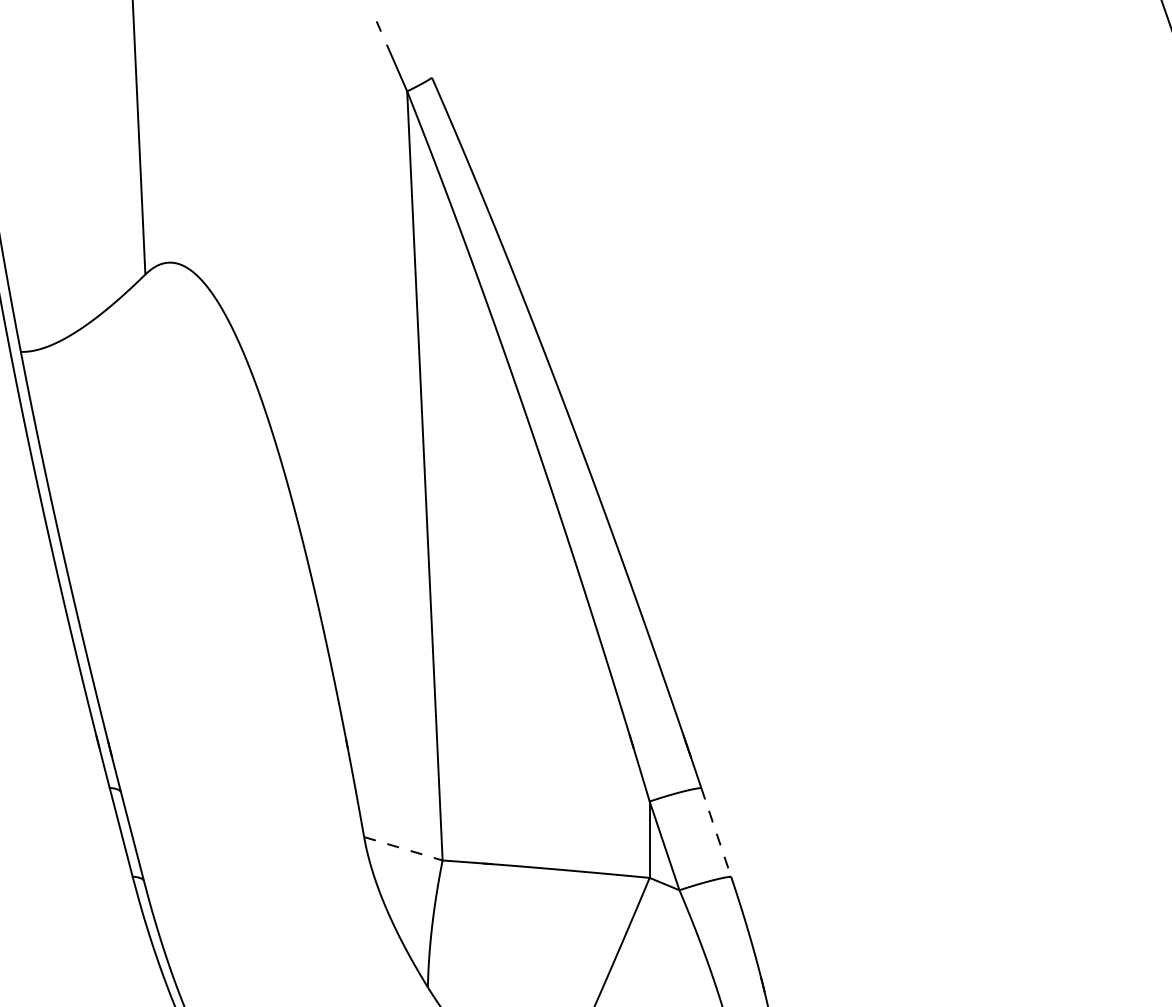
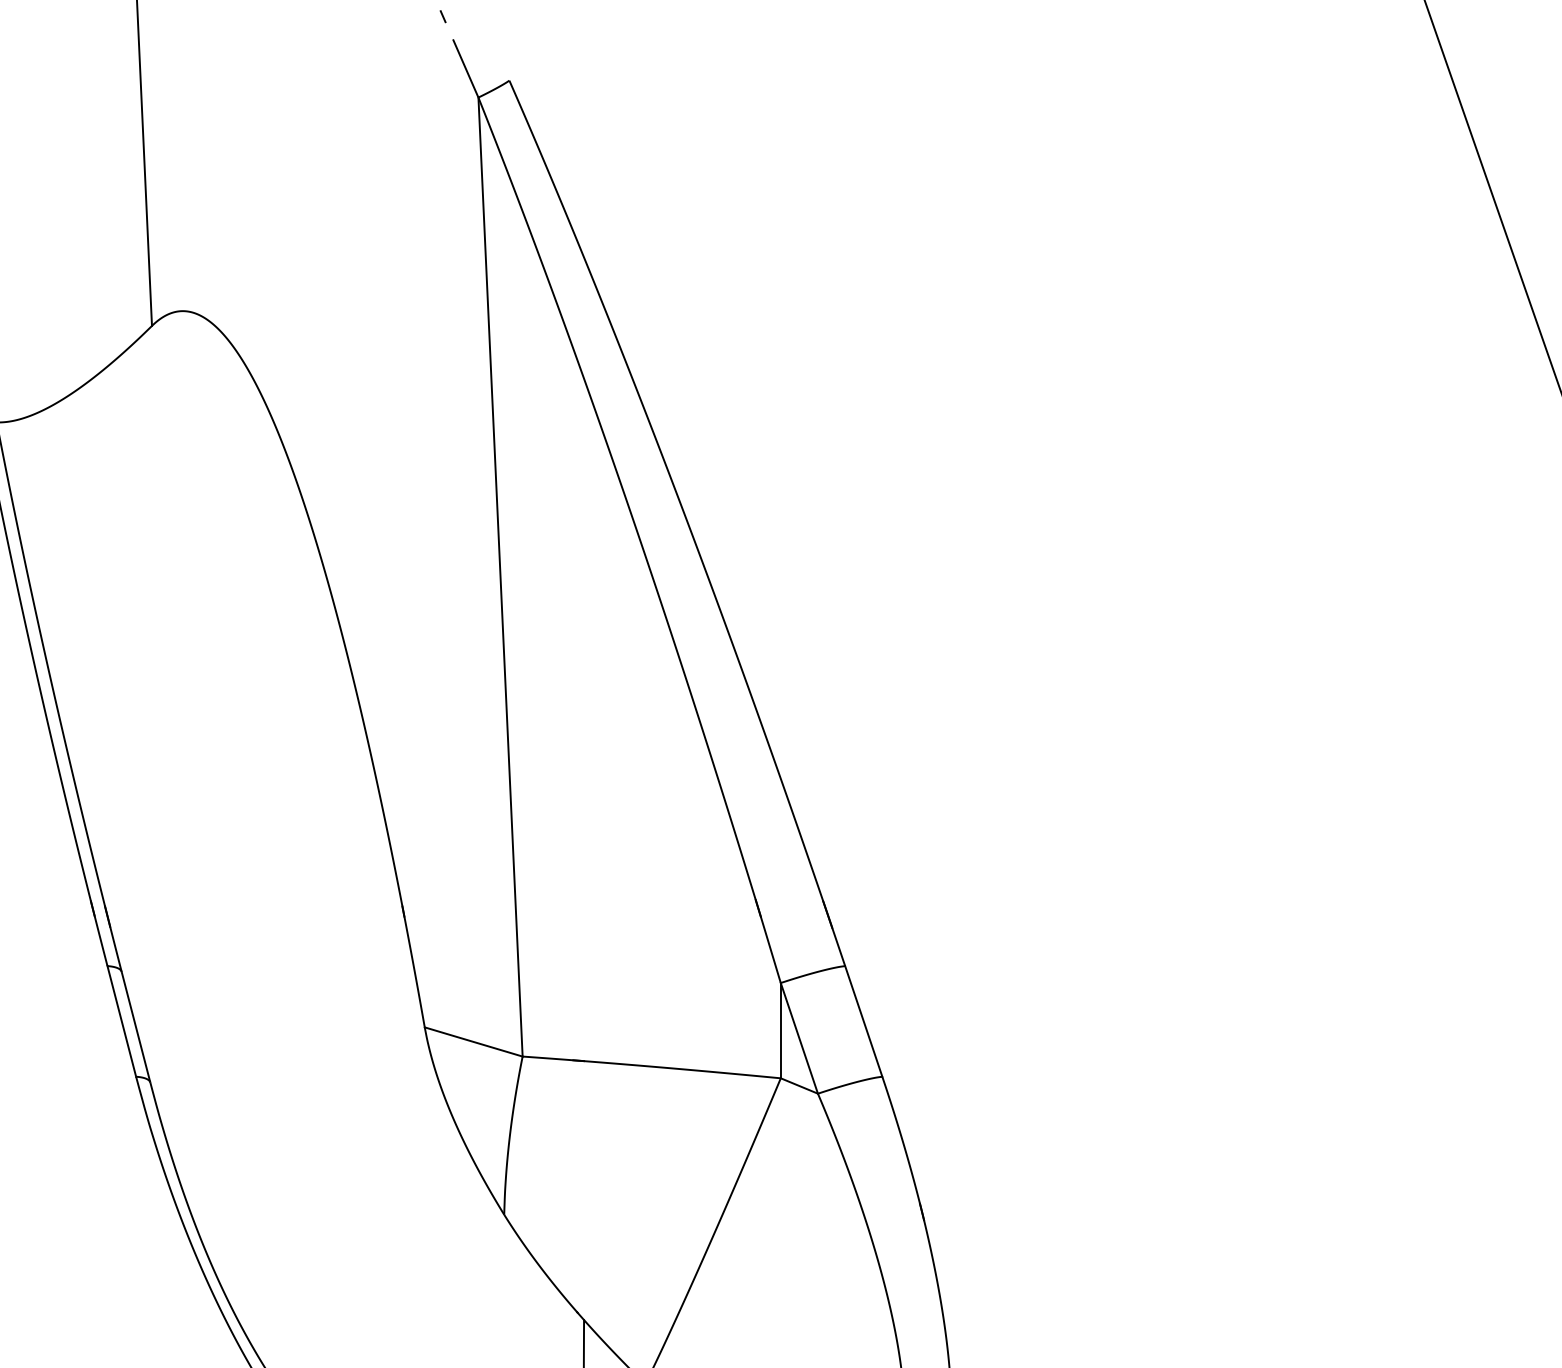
line: (716, 832) -> (863, 1021), dashed -> solid
line: (404, 849) -> (474, 1042), dashed -> solid

